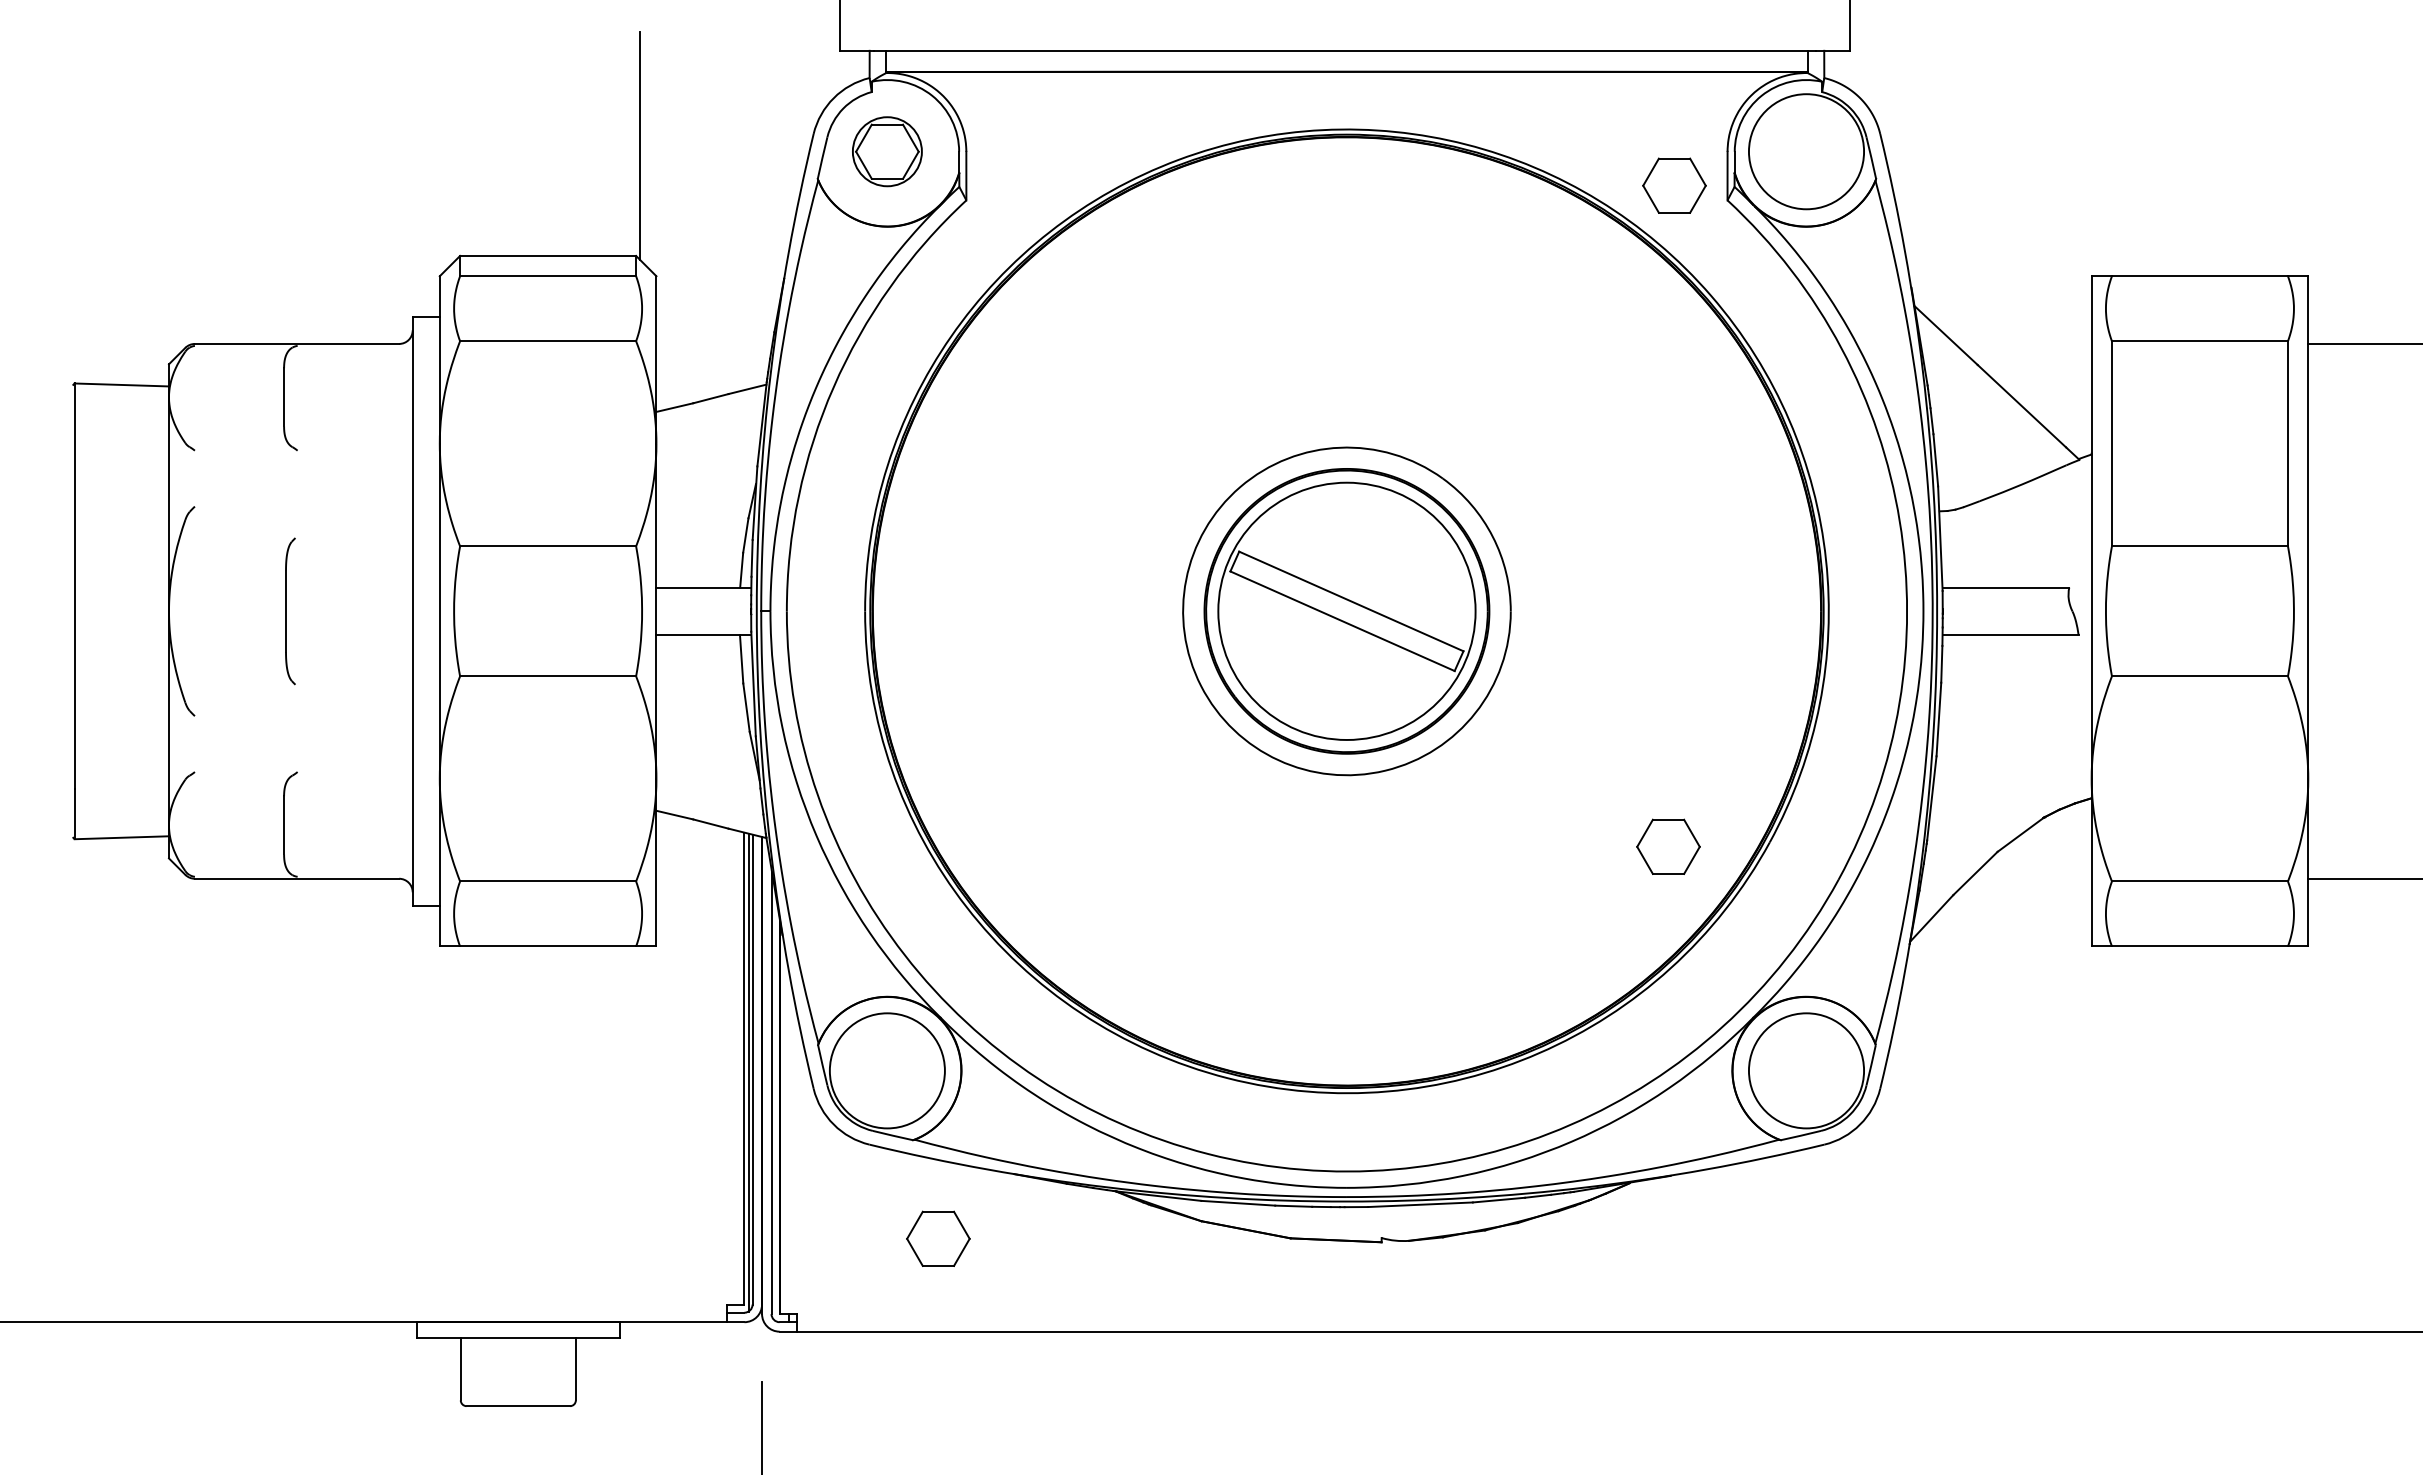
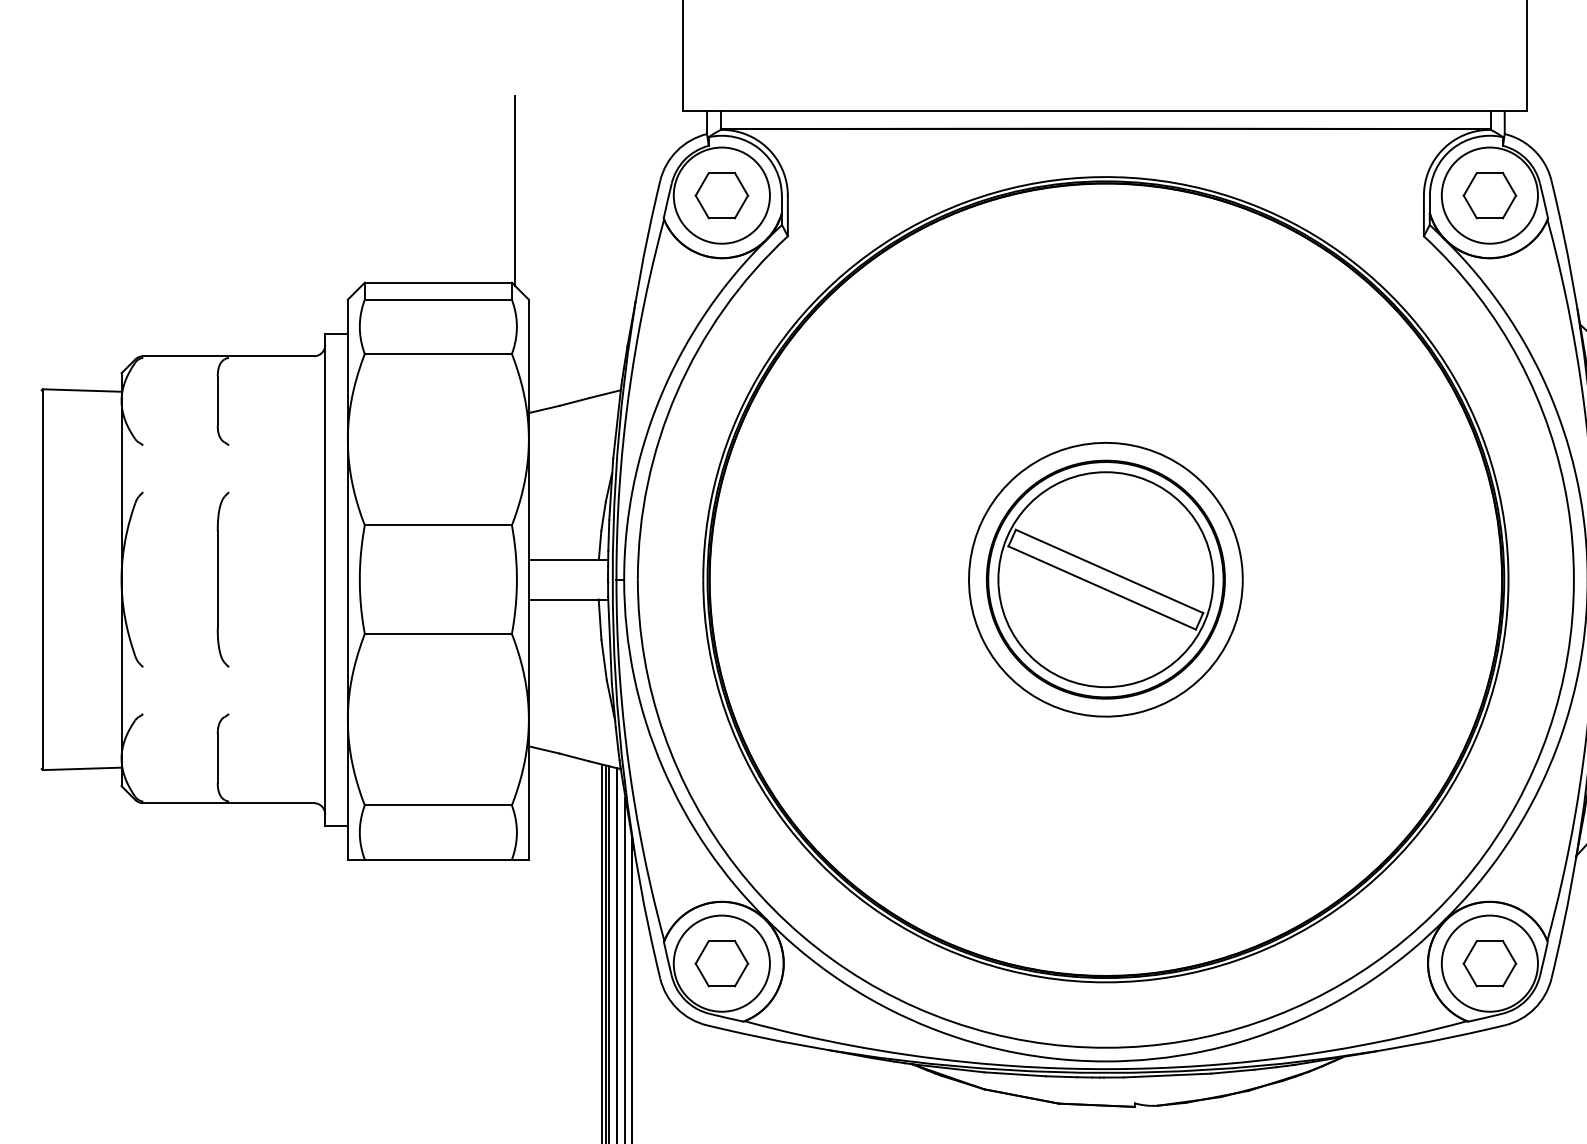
circle: (886, 151) -> (721, 195), size x1.67
part: (1674, 185) -> (1489, 195), moved
part: (290, 611) -> (223, 579), size x1.43
part: (1668, 846) -> (1489, 963), moved
part: (938, 1238) -> (721, 963), moved

